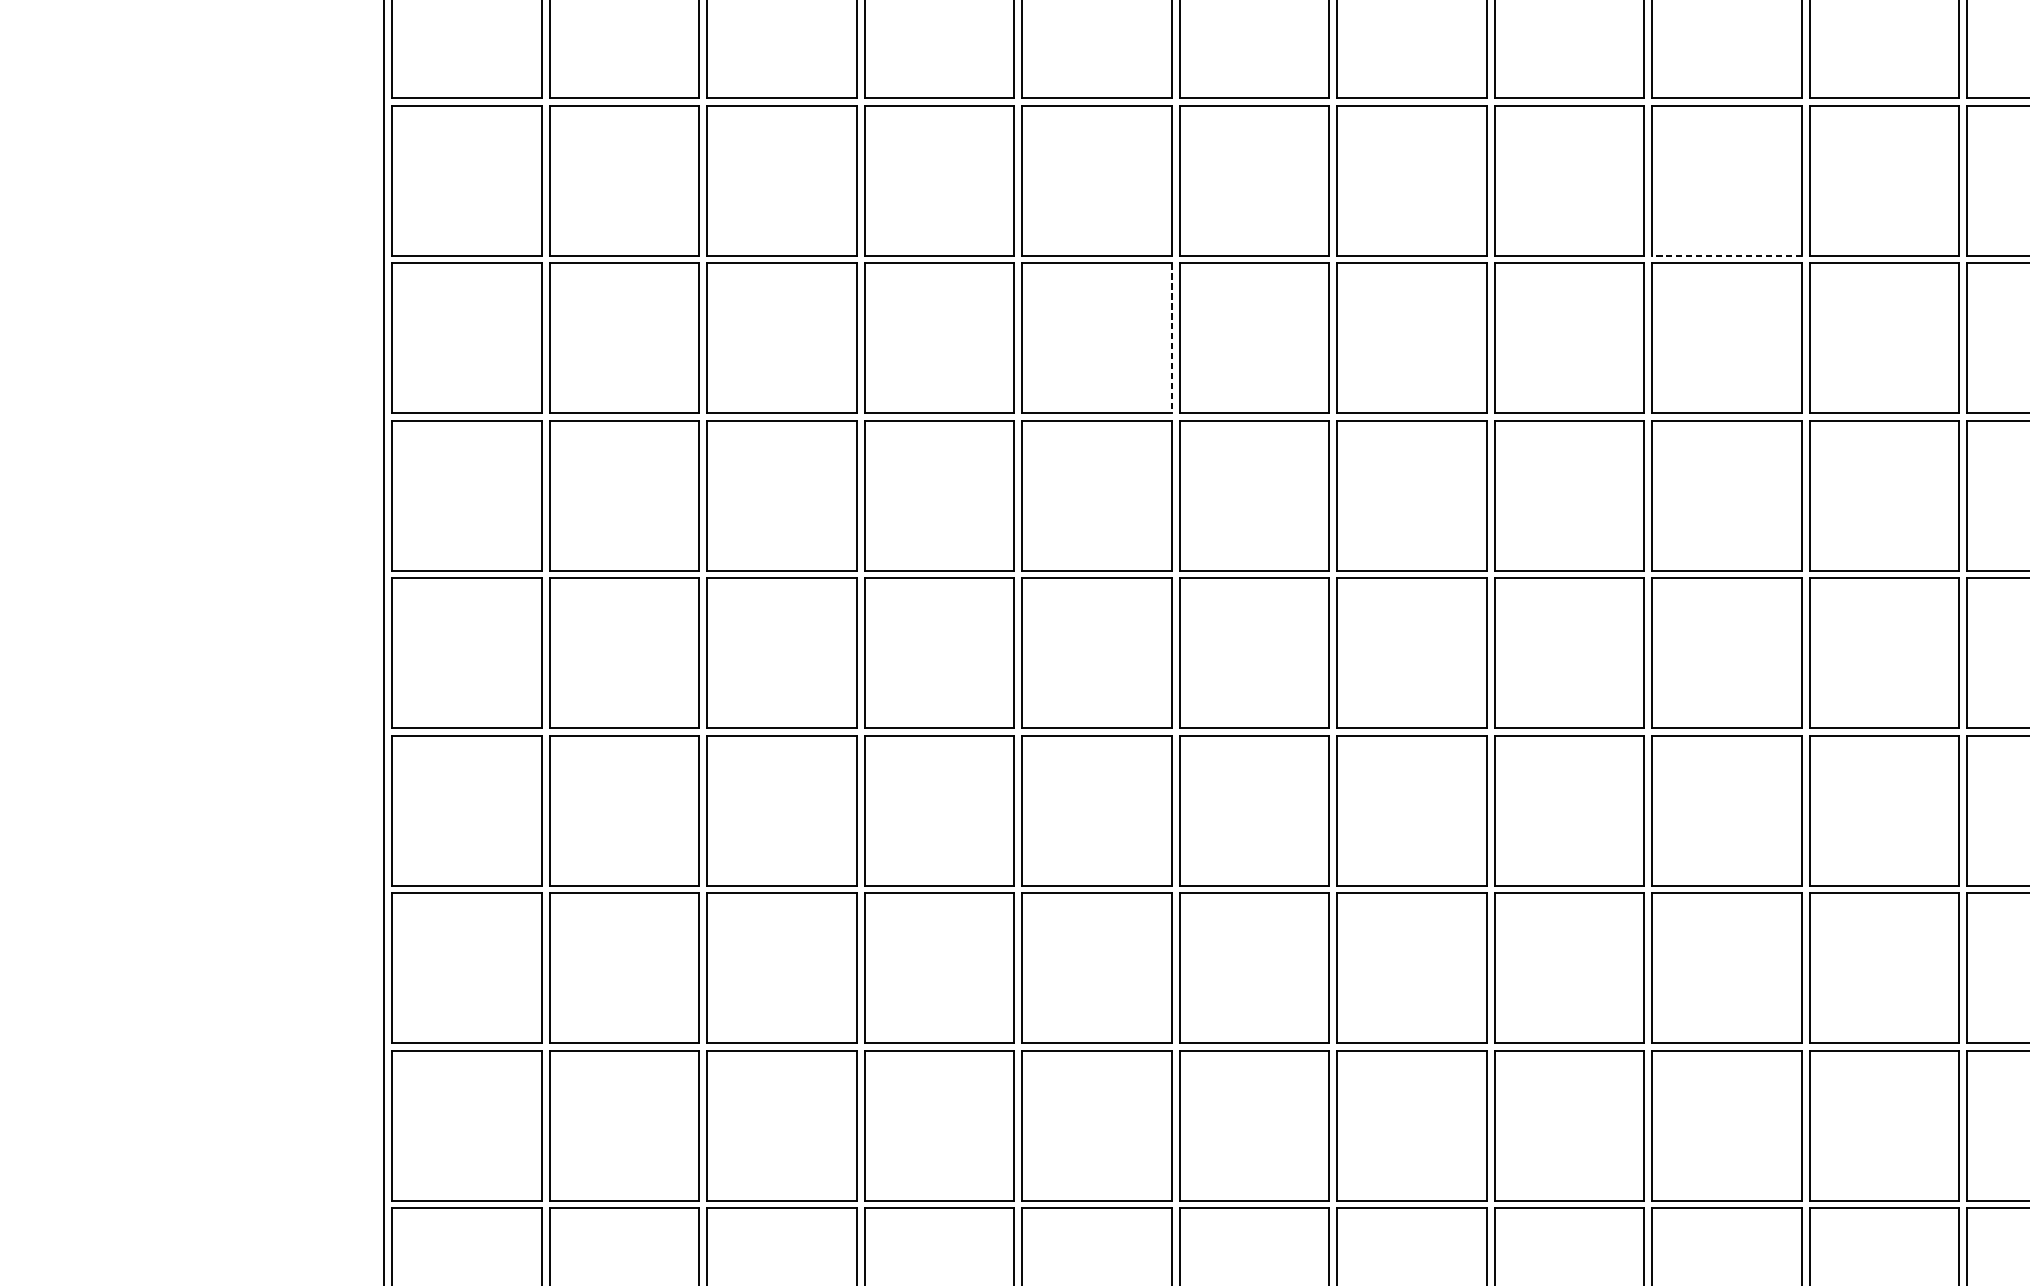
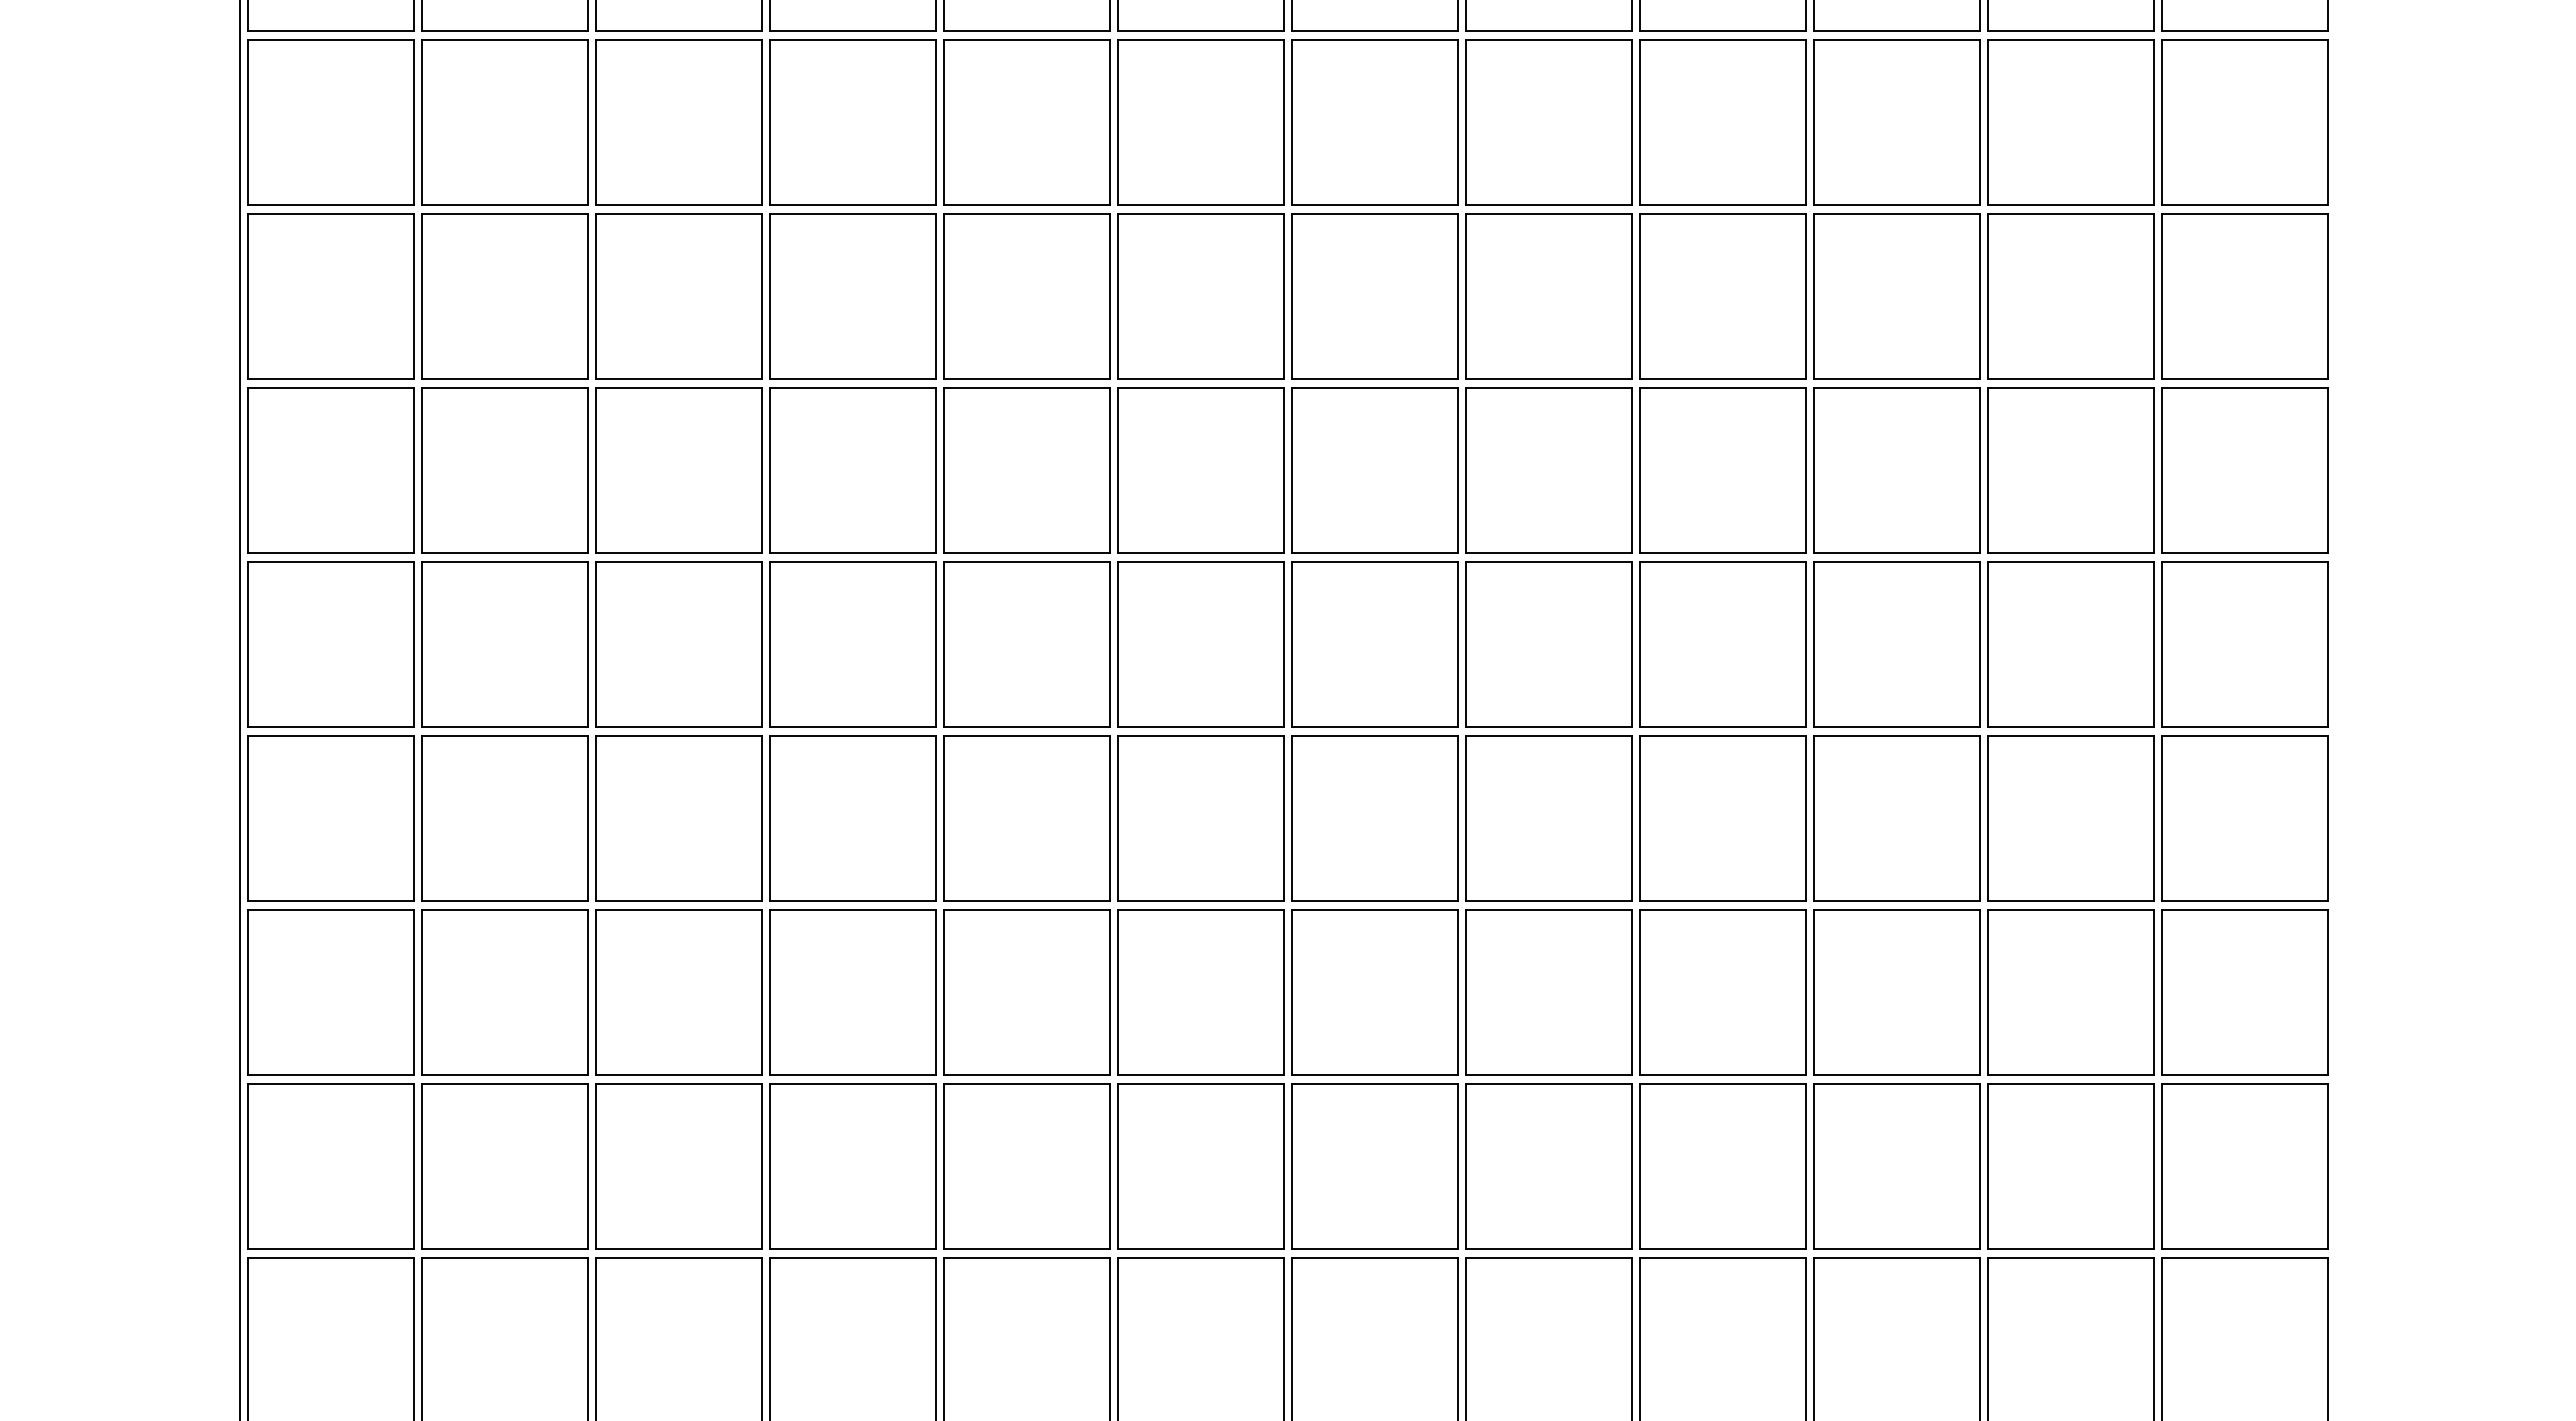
line: (1726, 255) -> (1722, 205), dashed -> solid
line: (1171, 338) -> (1109, 296), dashed -> solid

